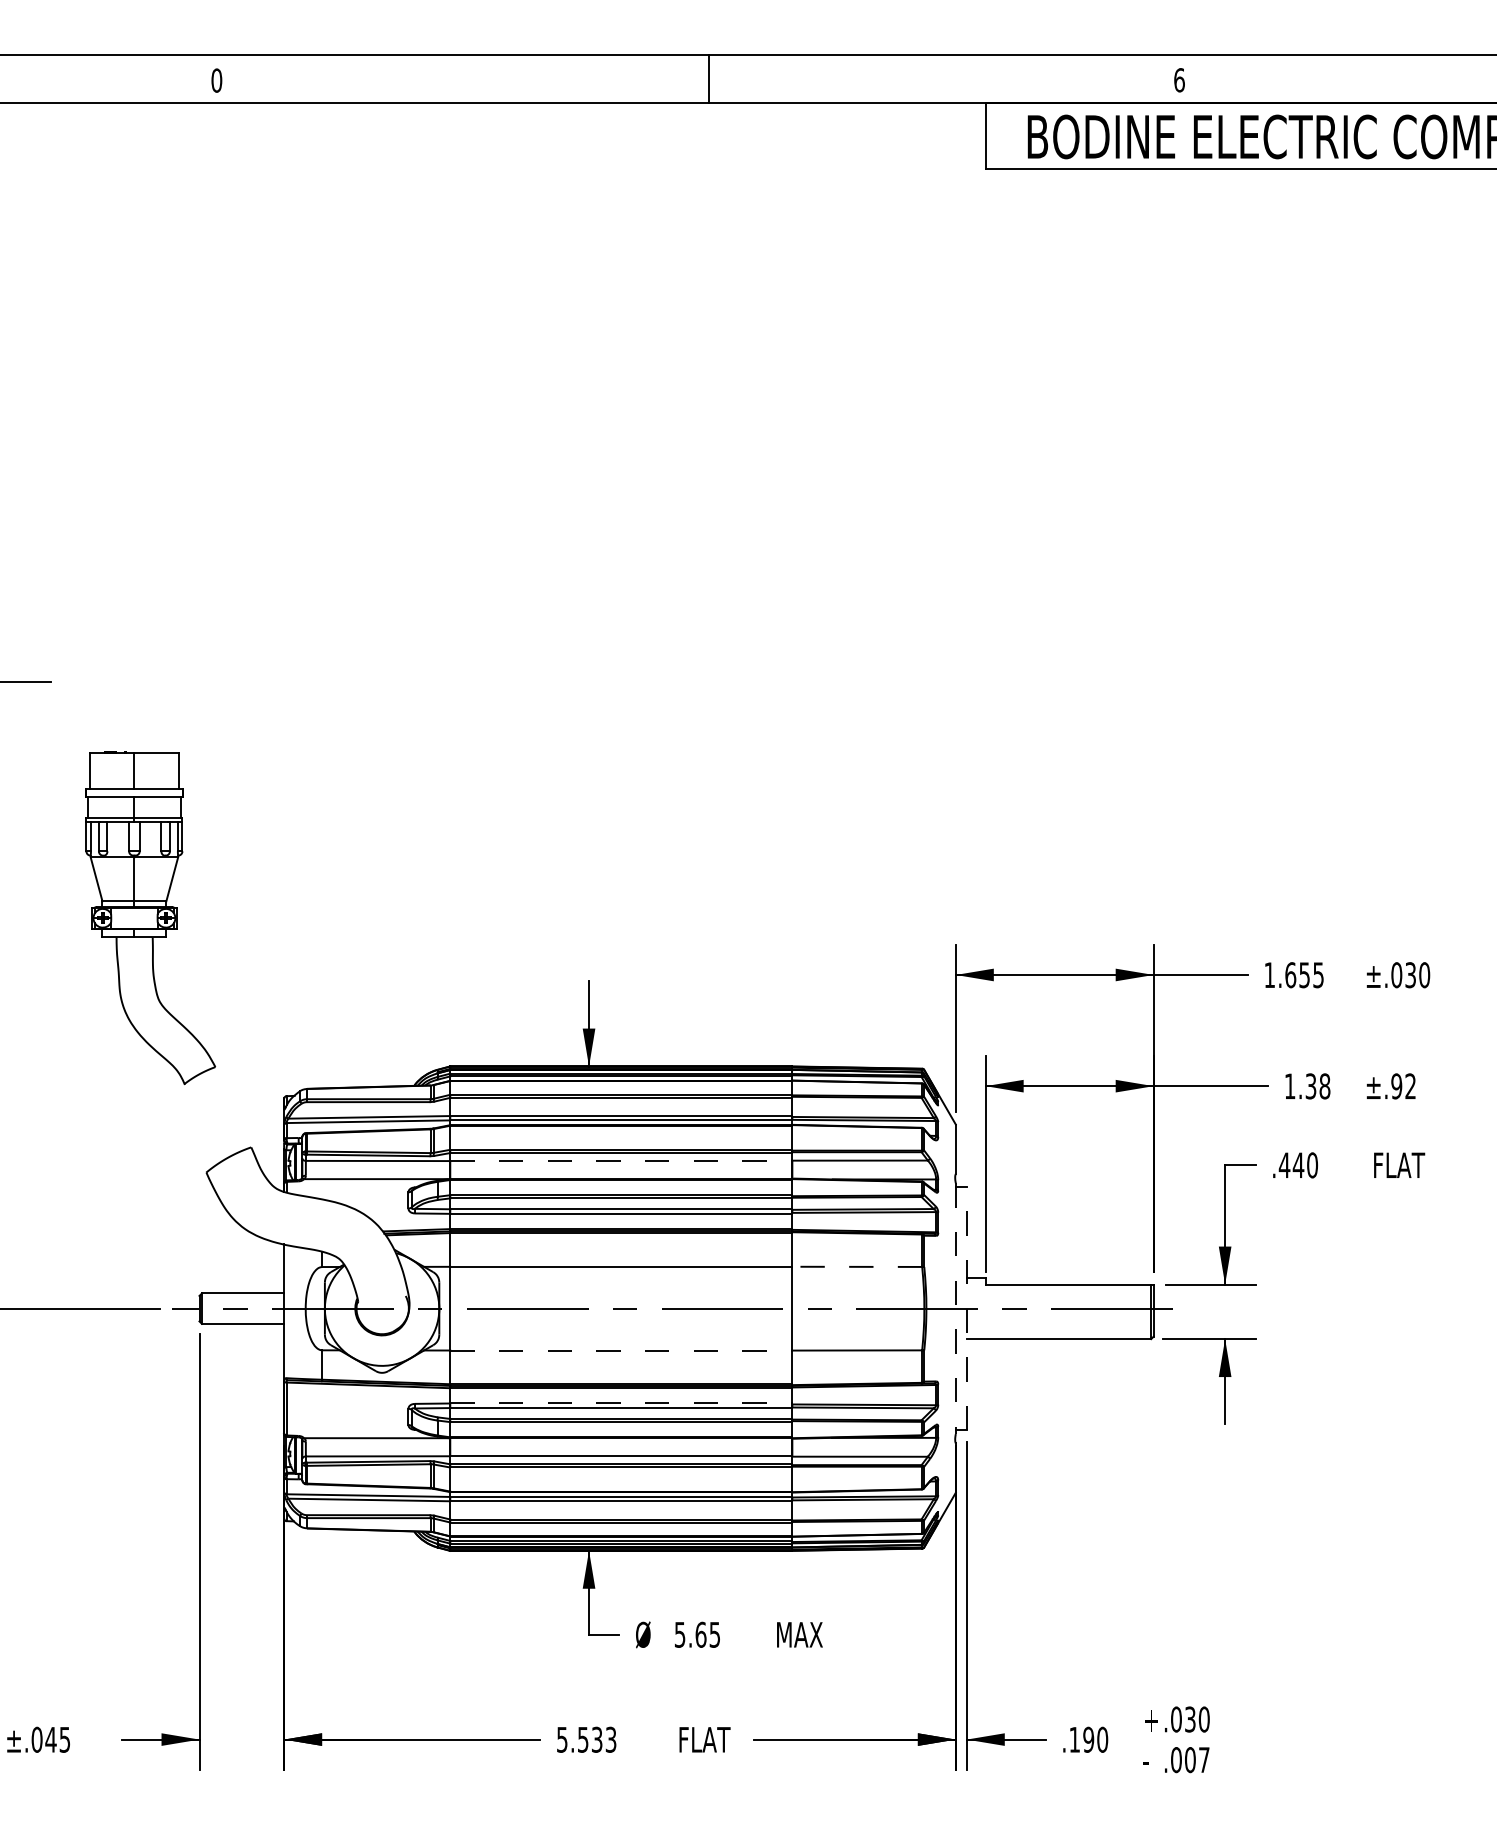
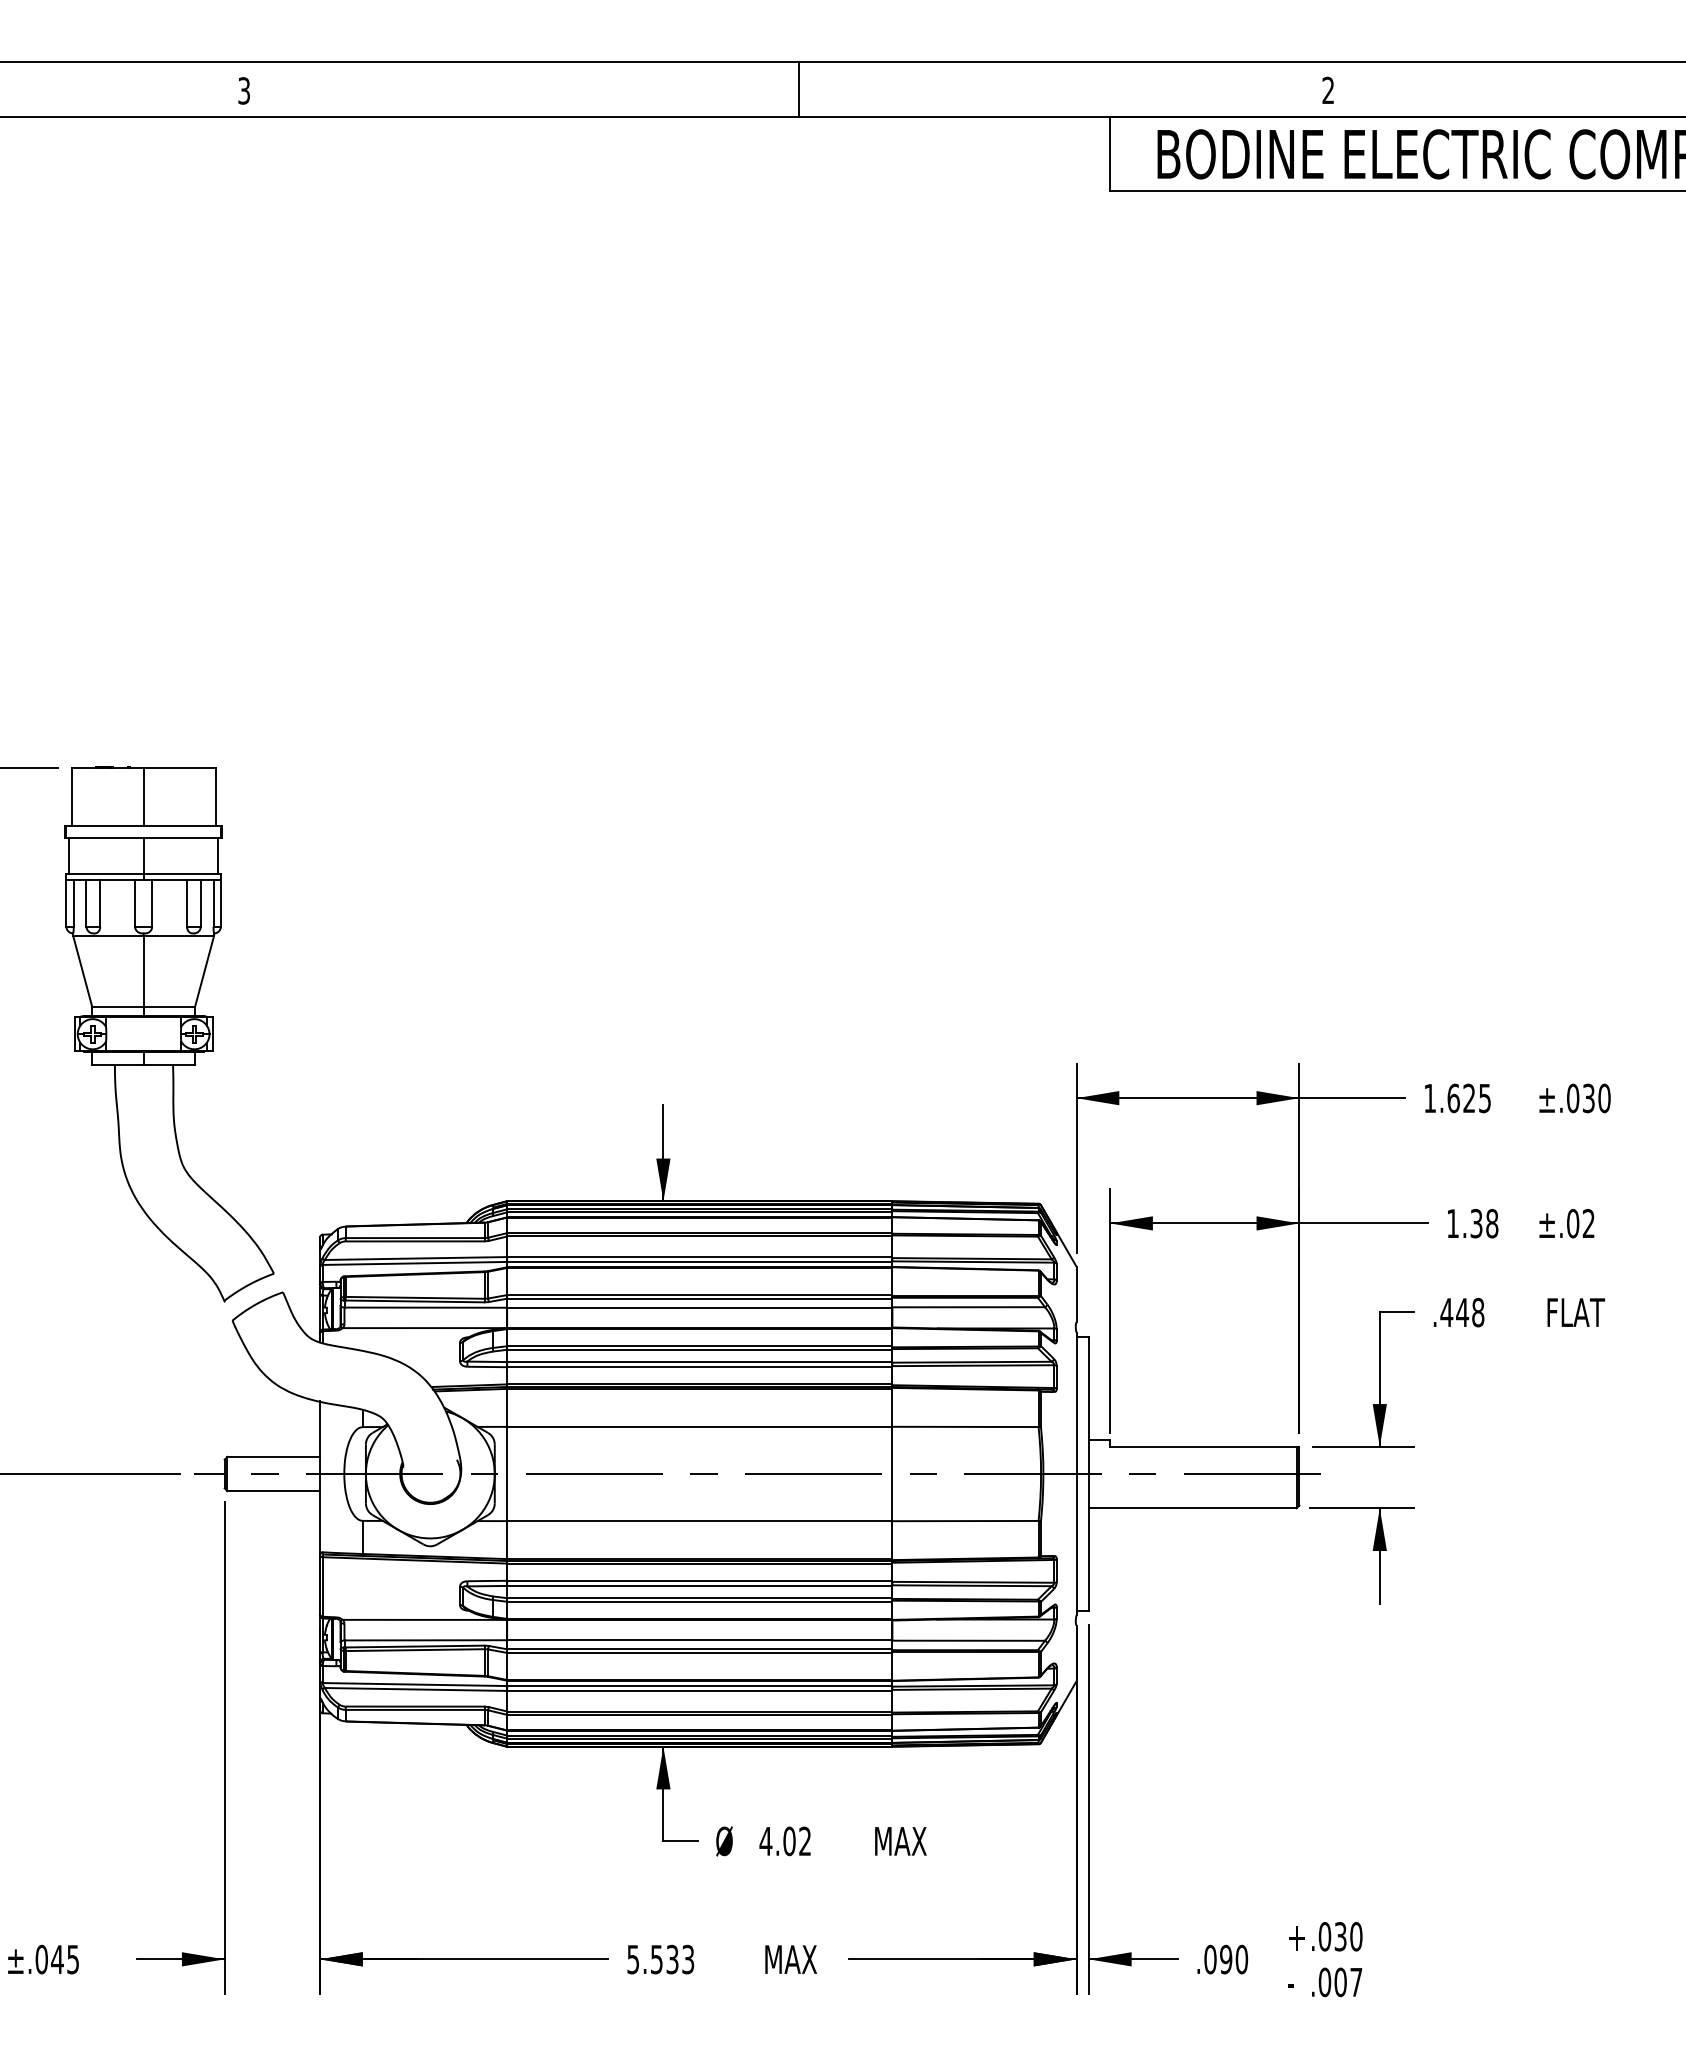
text: (217, 80) -> (244, 90), 0 -> 3
text: (1179, 80) -> (1328, 90), 6 -> 2
part: (150, 918) -> (169, 1034), size x1.43
text: (1304, 975) -> (1469, 1098), 1.655 -> 1.625
text: (1397, 1086) -> (1573, 1223), ±.92 -> ±.02
line: (621, 1160) -> (699, 1307), dashed -> solid
text: (1312, 1165) -> (1478, 1312), .440 -> .448
line: (857, 1266) -> (965, 1426), dashed -> solid
line: (966, 1308) -> (1088, 1473), dashed -> solid
line: (955, 1309) -> (1076, 1474), dashed -> solid
line: (621, 1350) -> (699, 1521), dashed -> solid
line: (621, 1403) -> (699, 1580), dashed -> solid
text: (696, 1634) -> (784, 1841), 5.65 -> 4.02
text: (705, 1739) -> (794, 1959), FLAT -> MAX
text: (1074, 1739) -> (1210, 1959), .190 -> .090

